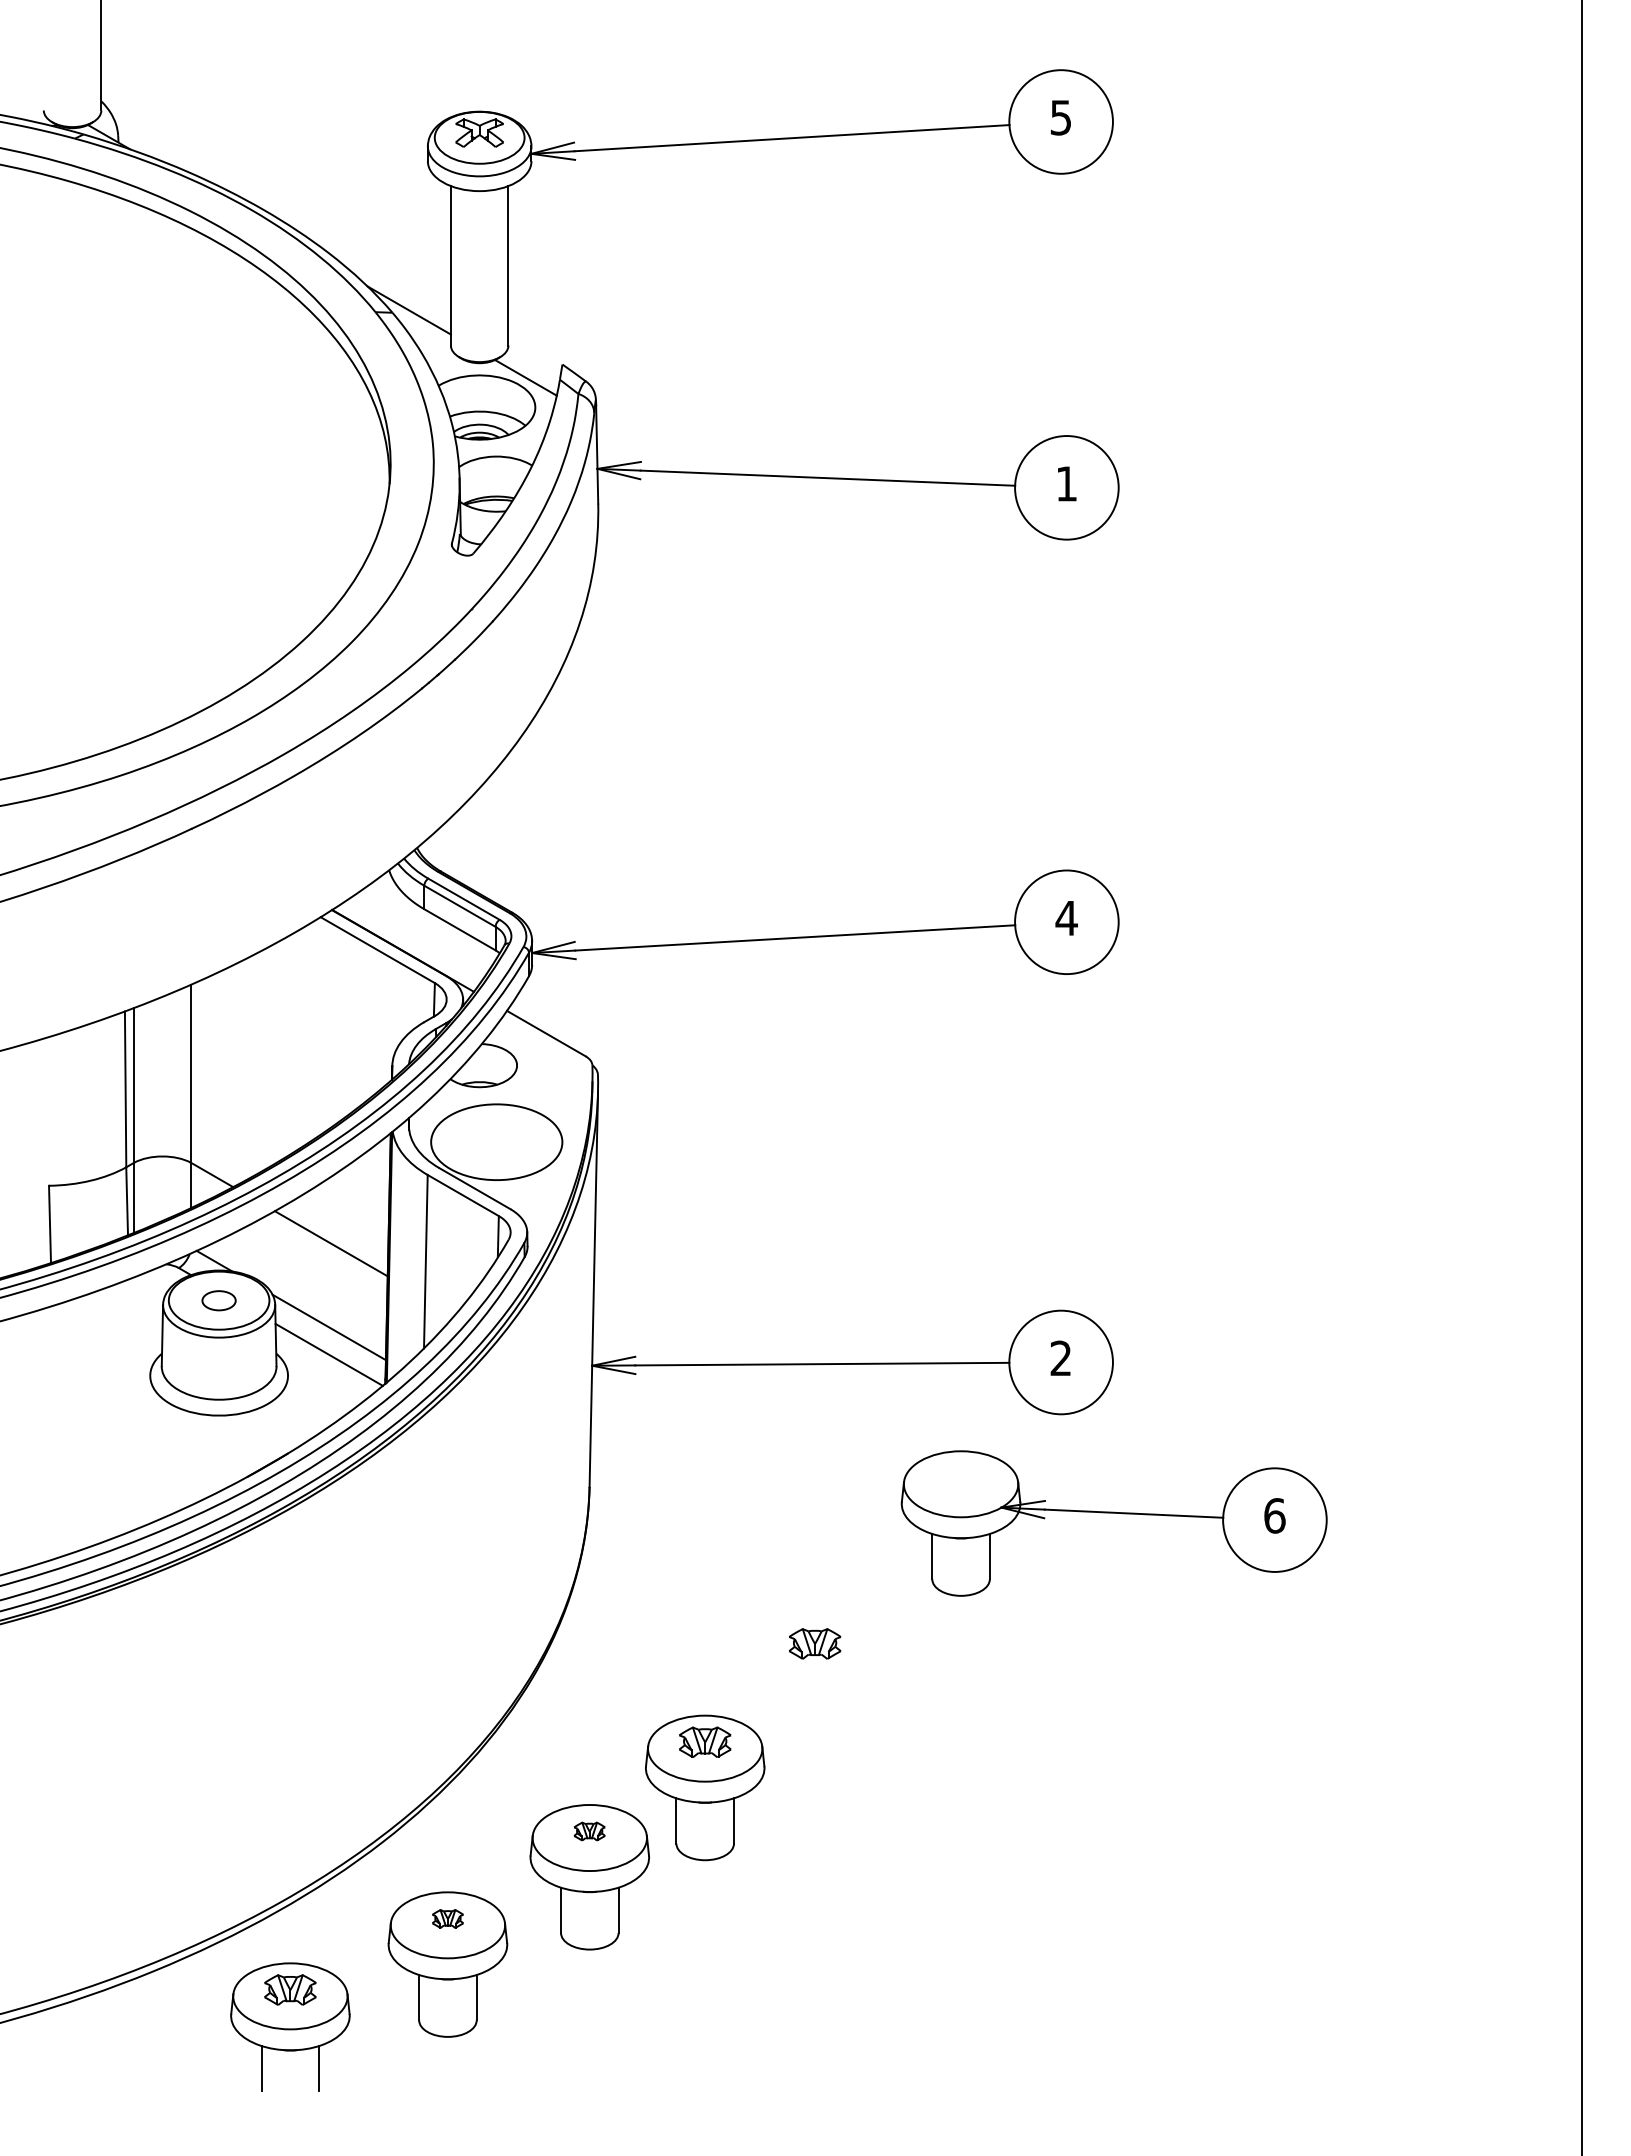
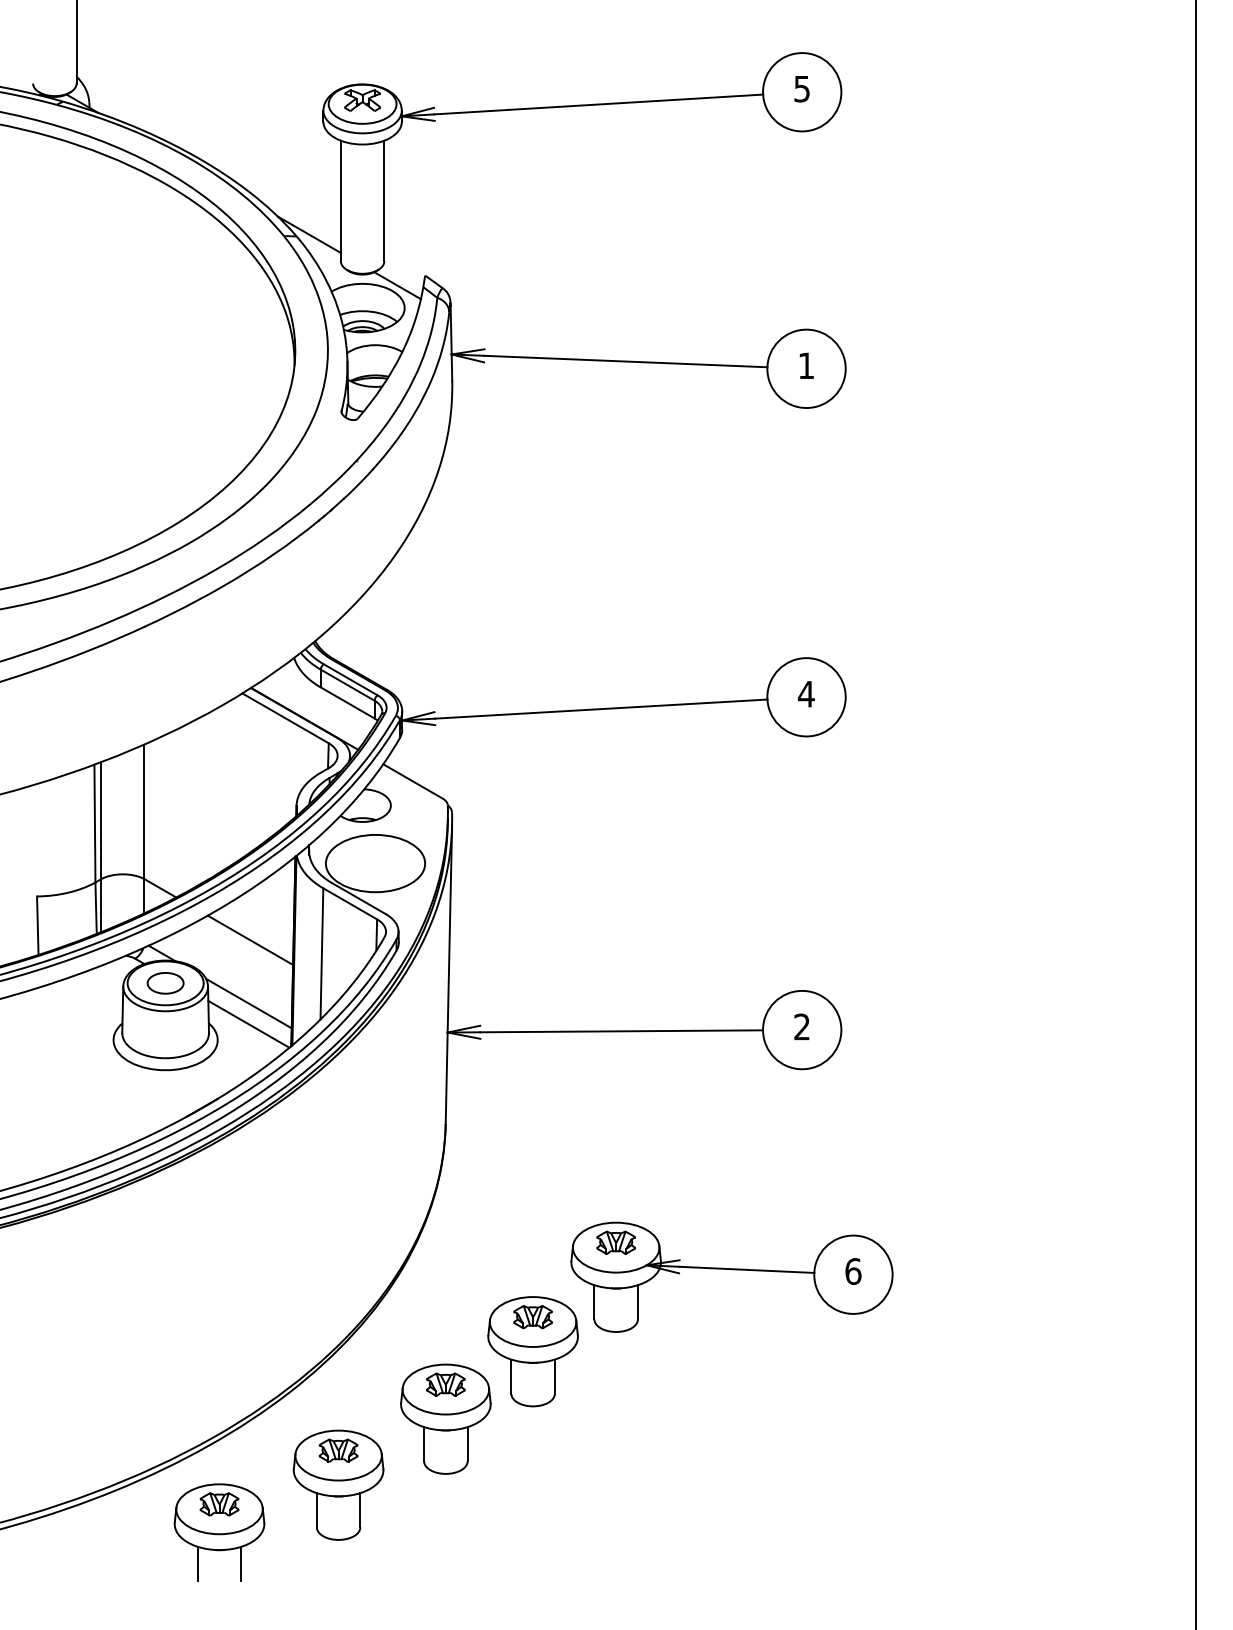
part: (218, 1300) -> (165, 983), size x1.43
part: (1113, 1513) -> (731, 1269), moved
part: (589, 1831) -> (445, 1384), size x1.67
part: (447, 1918) -> (338, 1450), size x1.67

